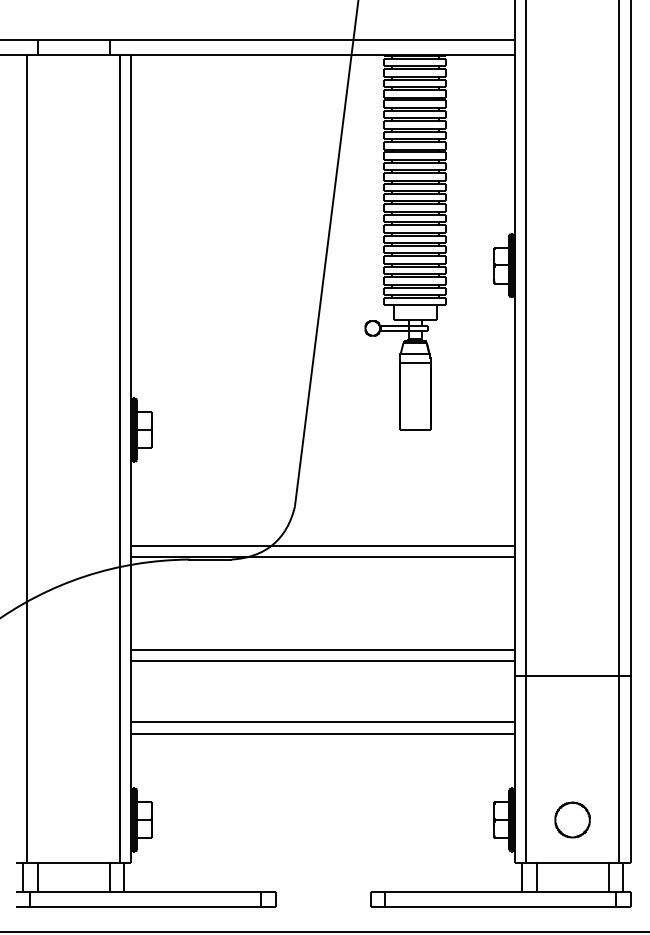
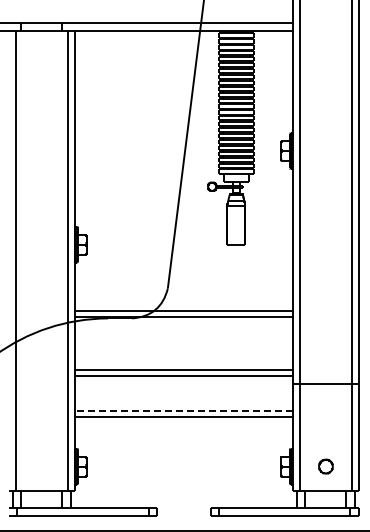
line: (322, 721) -> (183, 410), solid -> dashed
part: (571, 819) -> (325, 466), size x0.7

